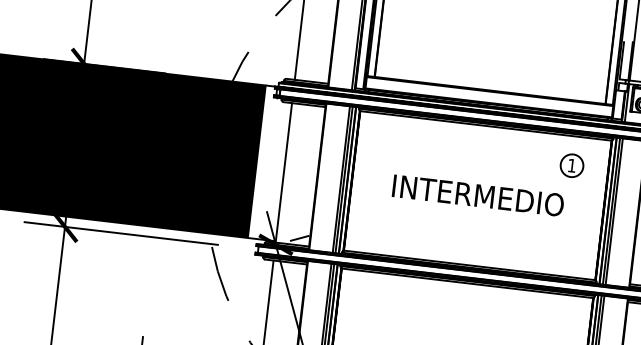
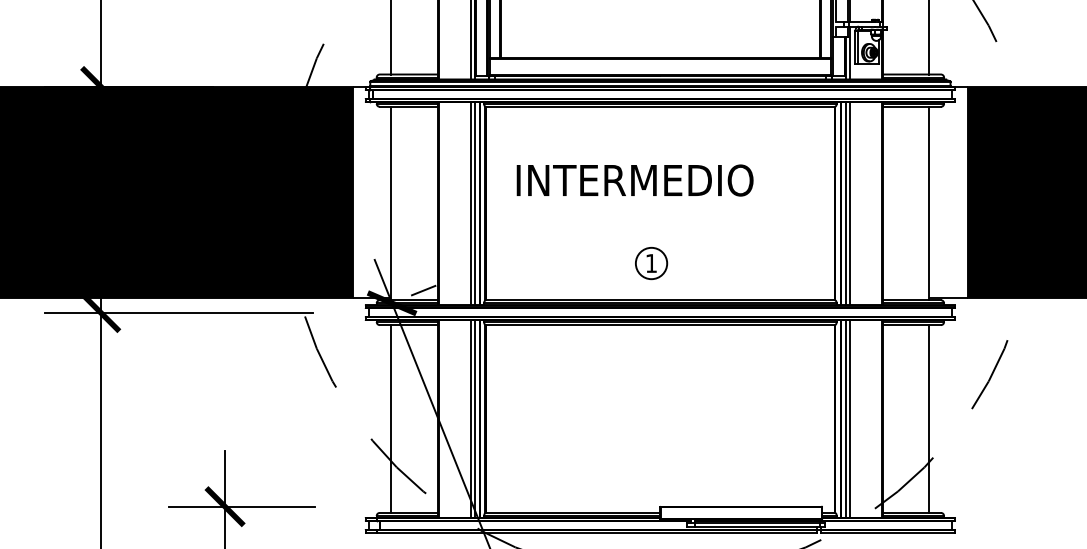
part: (572, 165) -> (651, 263), moved
text: (477, 195) -> (634, 180), moved

